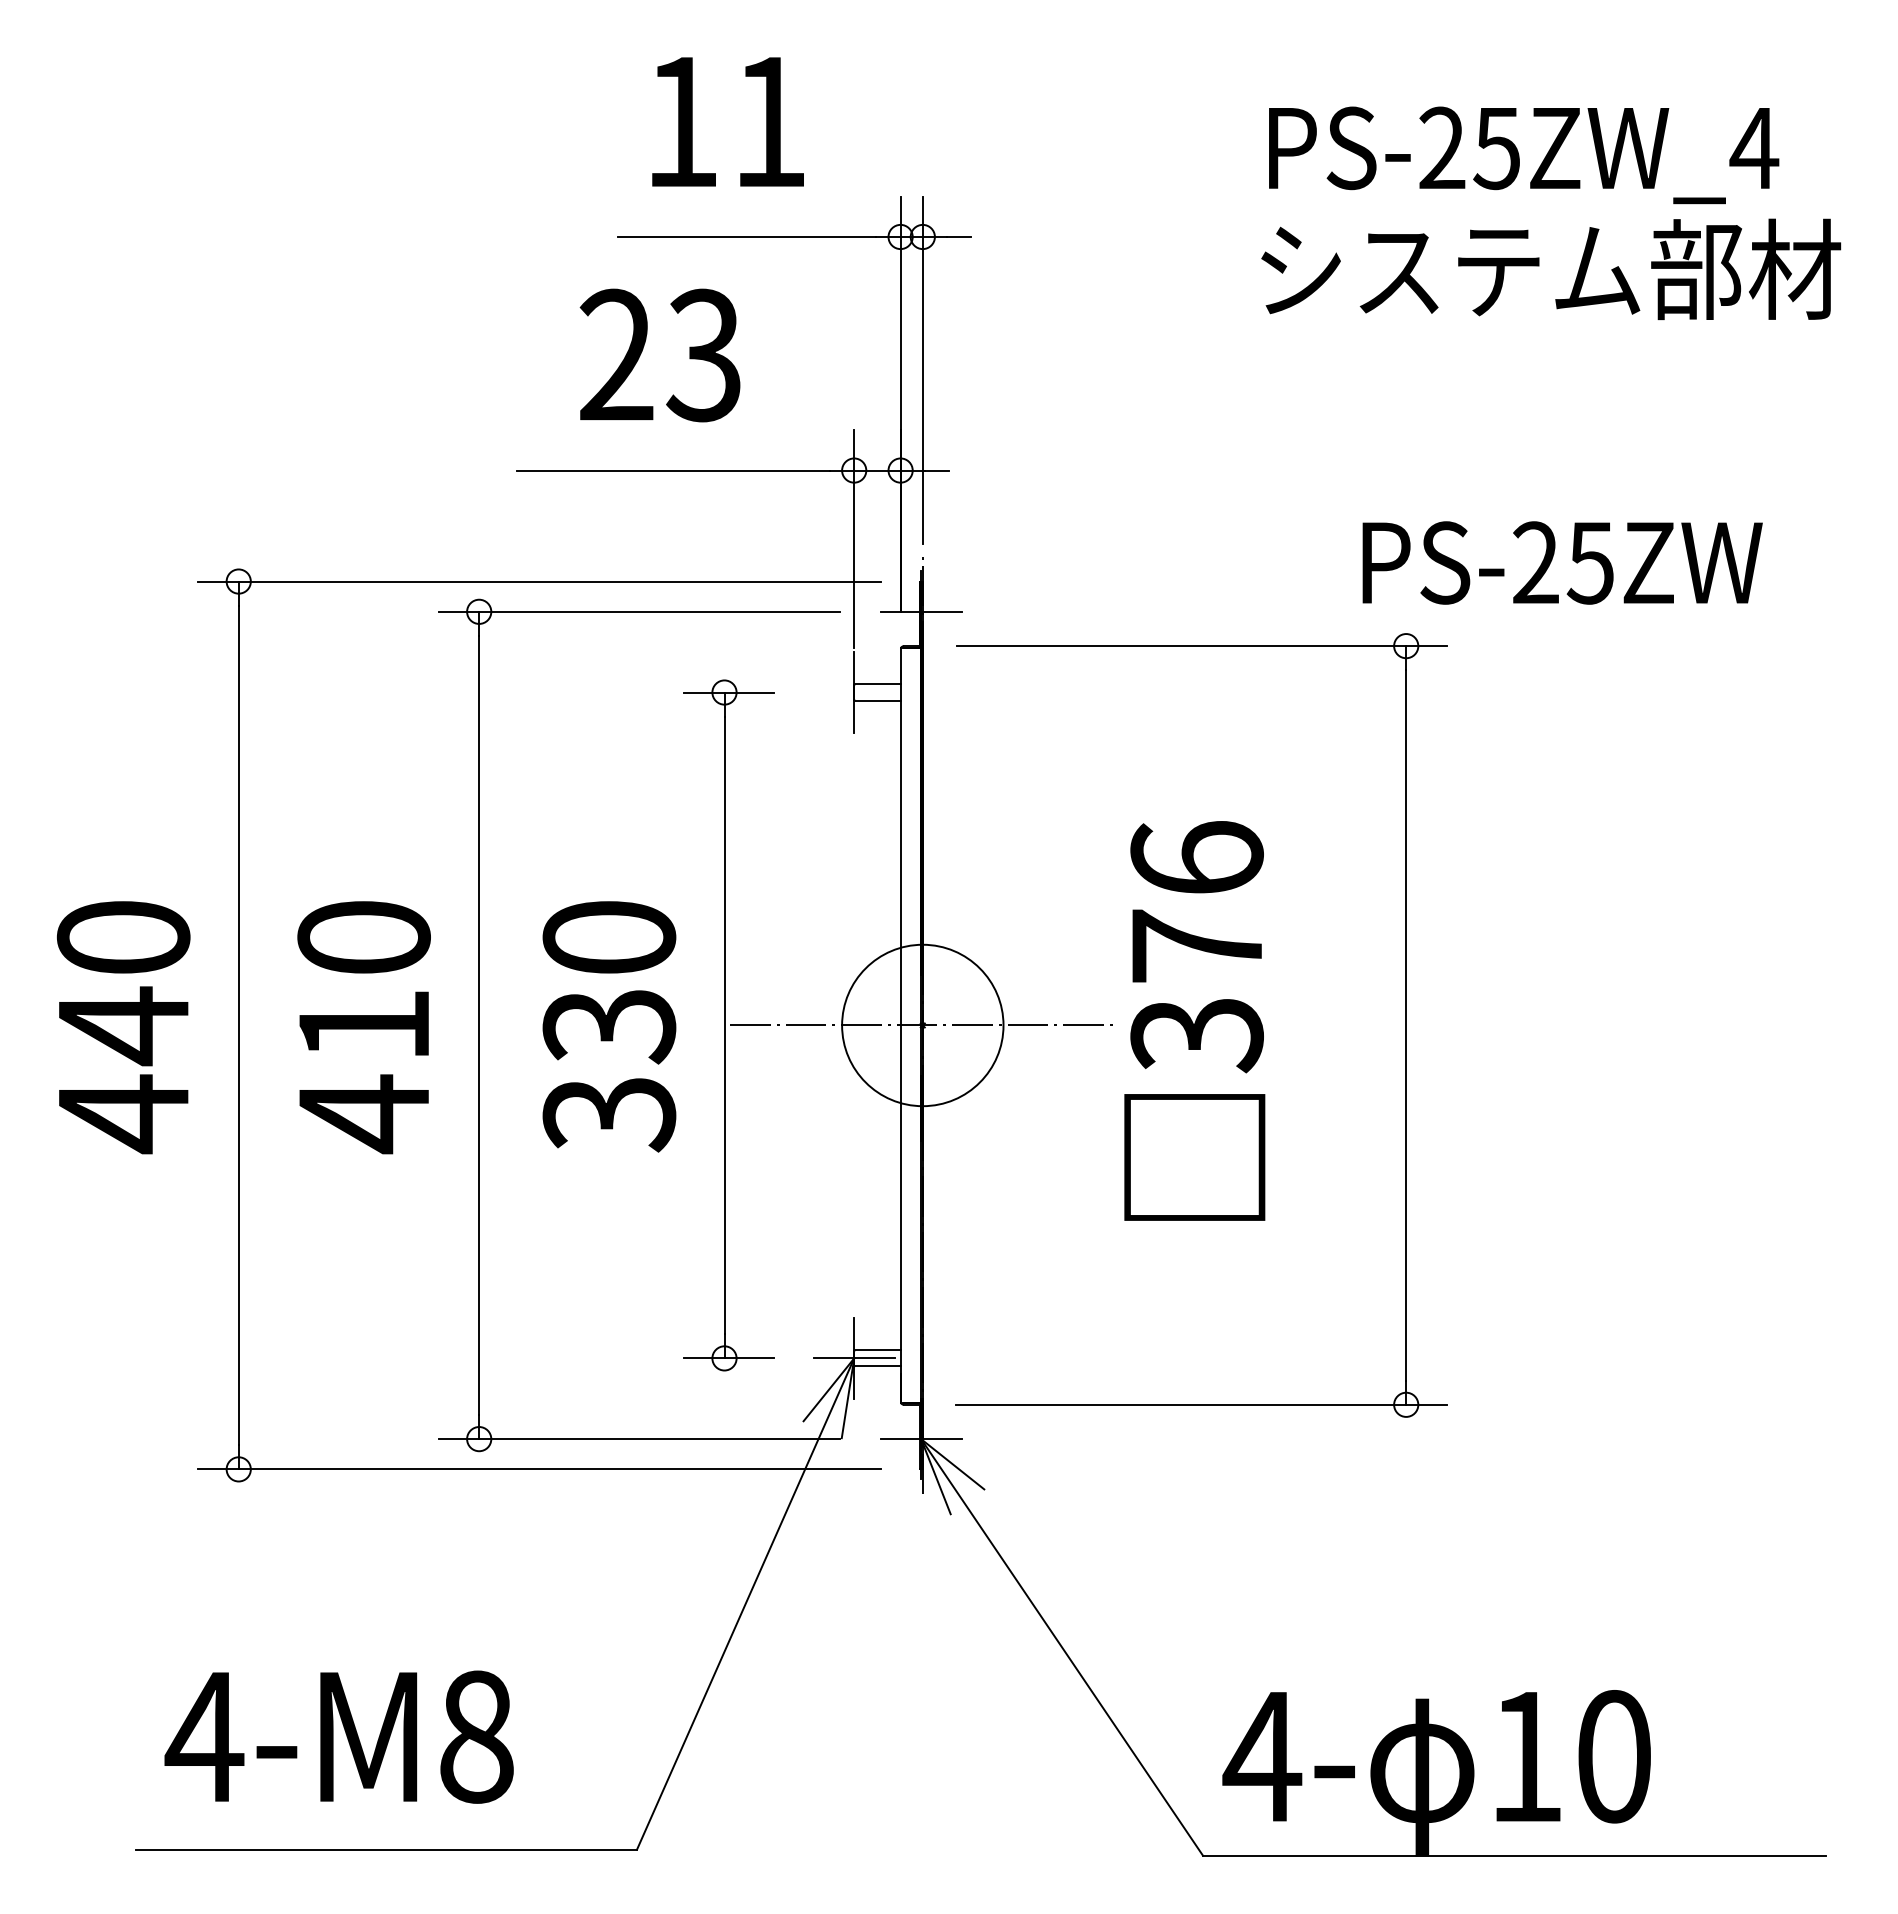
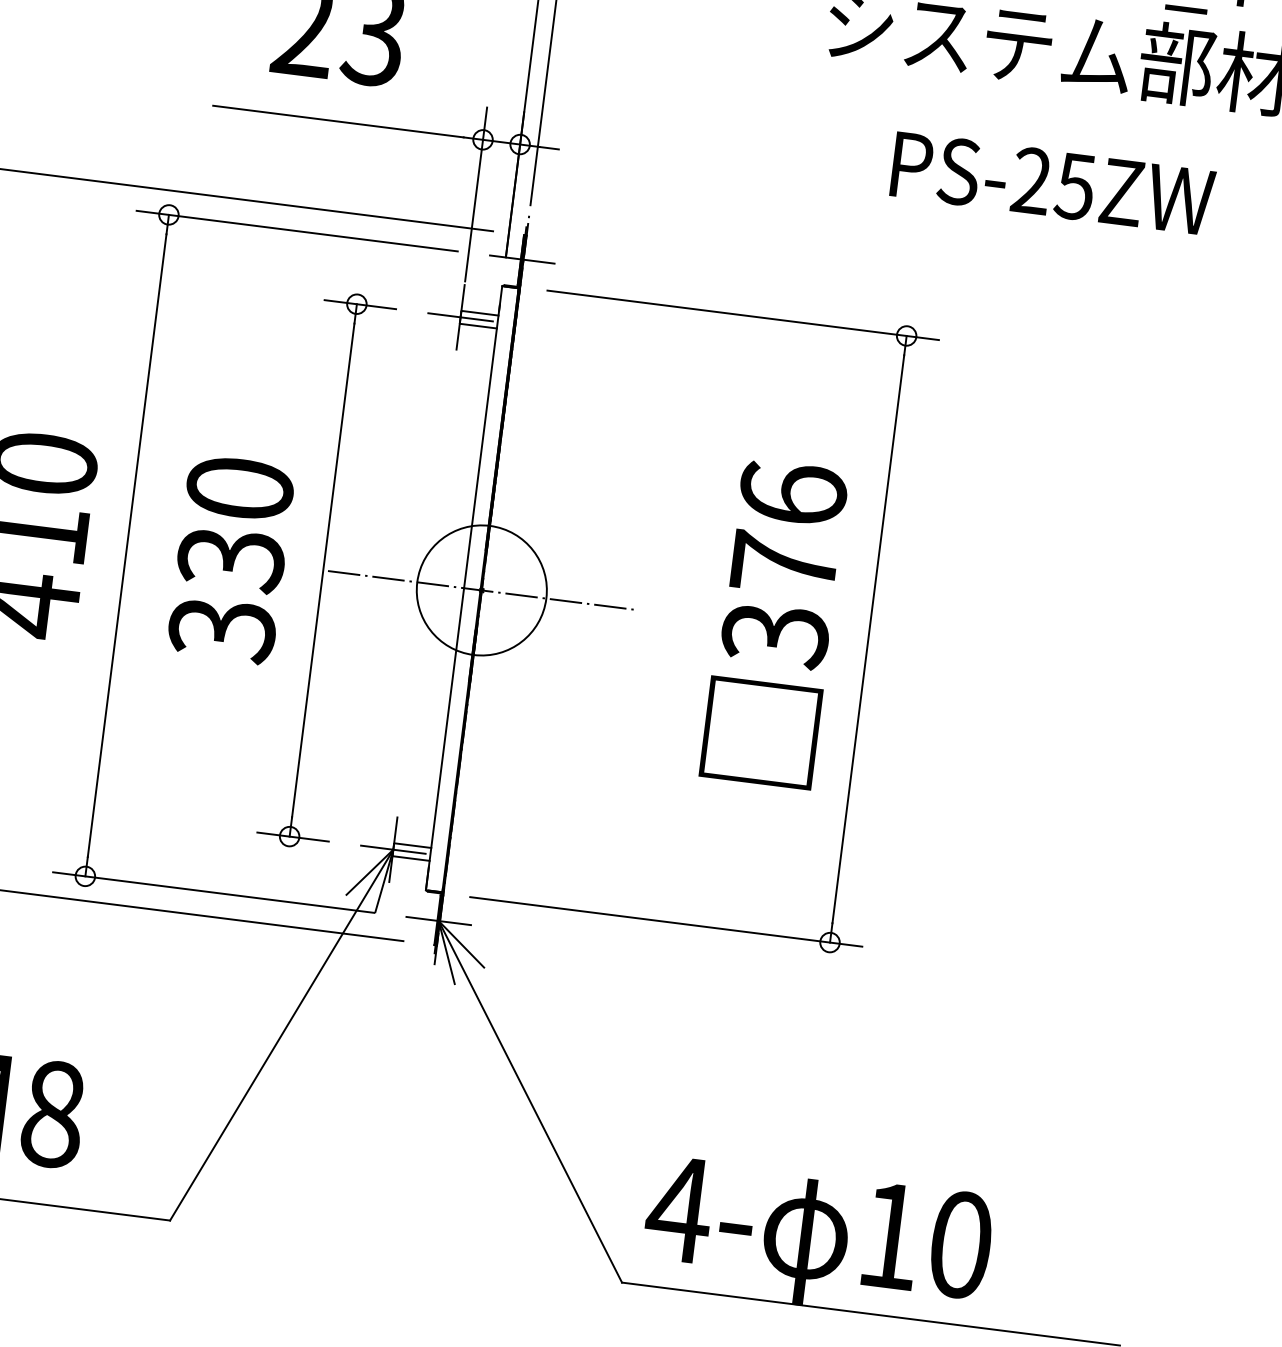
text: (1562, 562) -> (1052, 183), moved
line: (853, 692) -> (460, 317), added
text: (1194, 1020) -> (774, 623), moved

